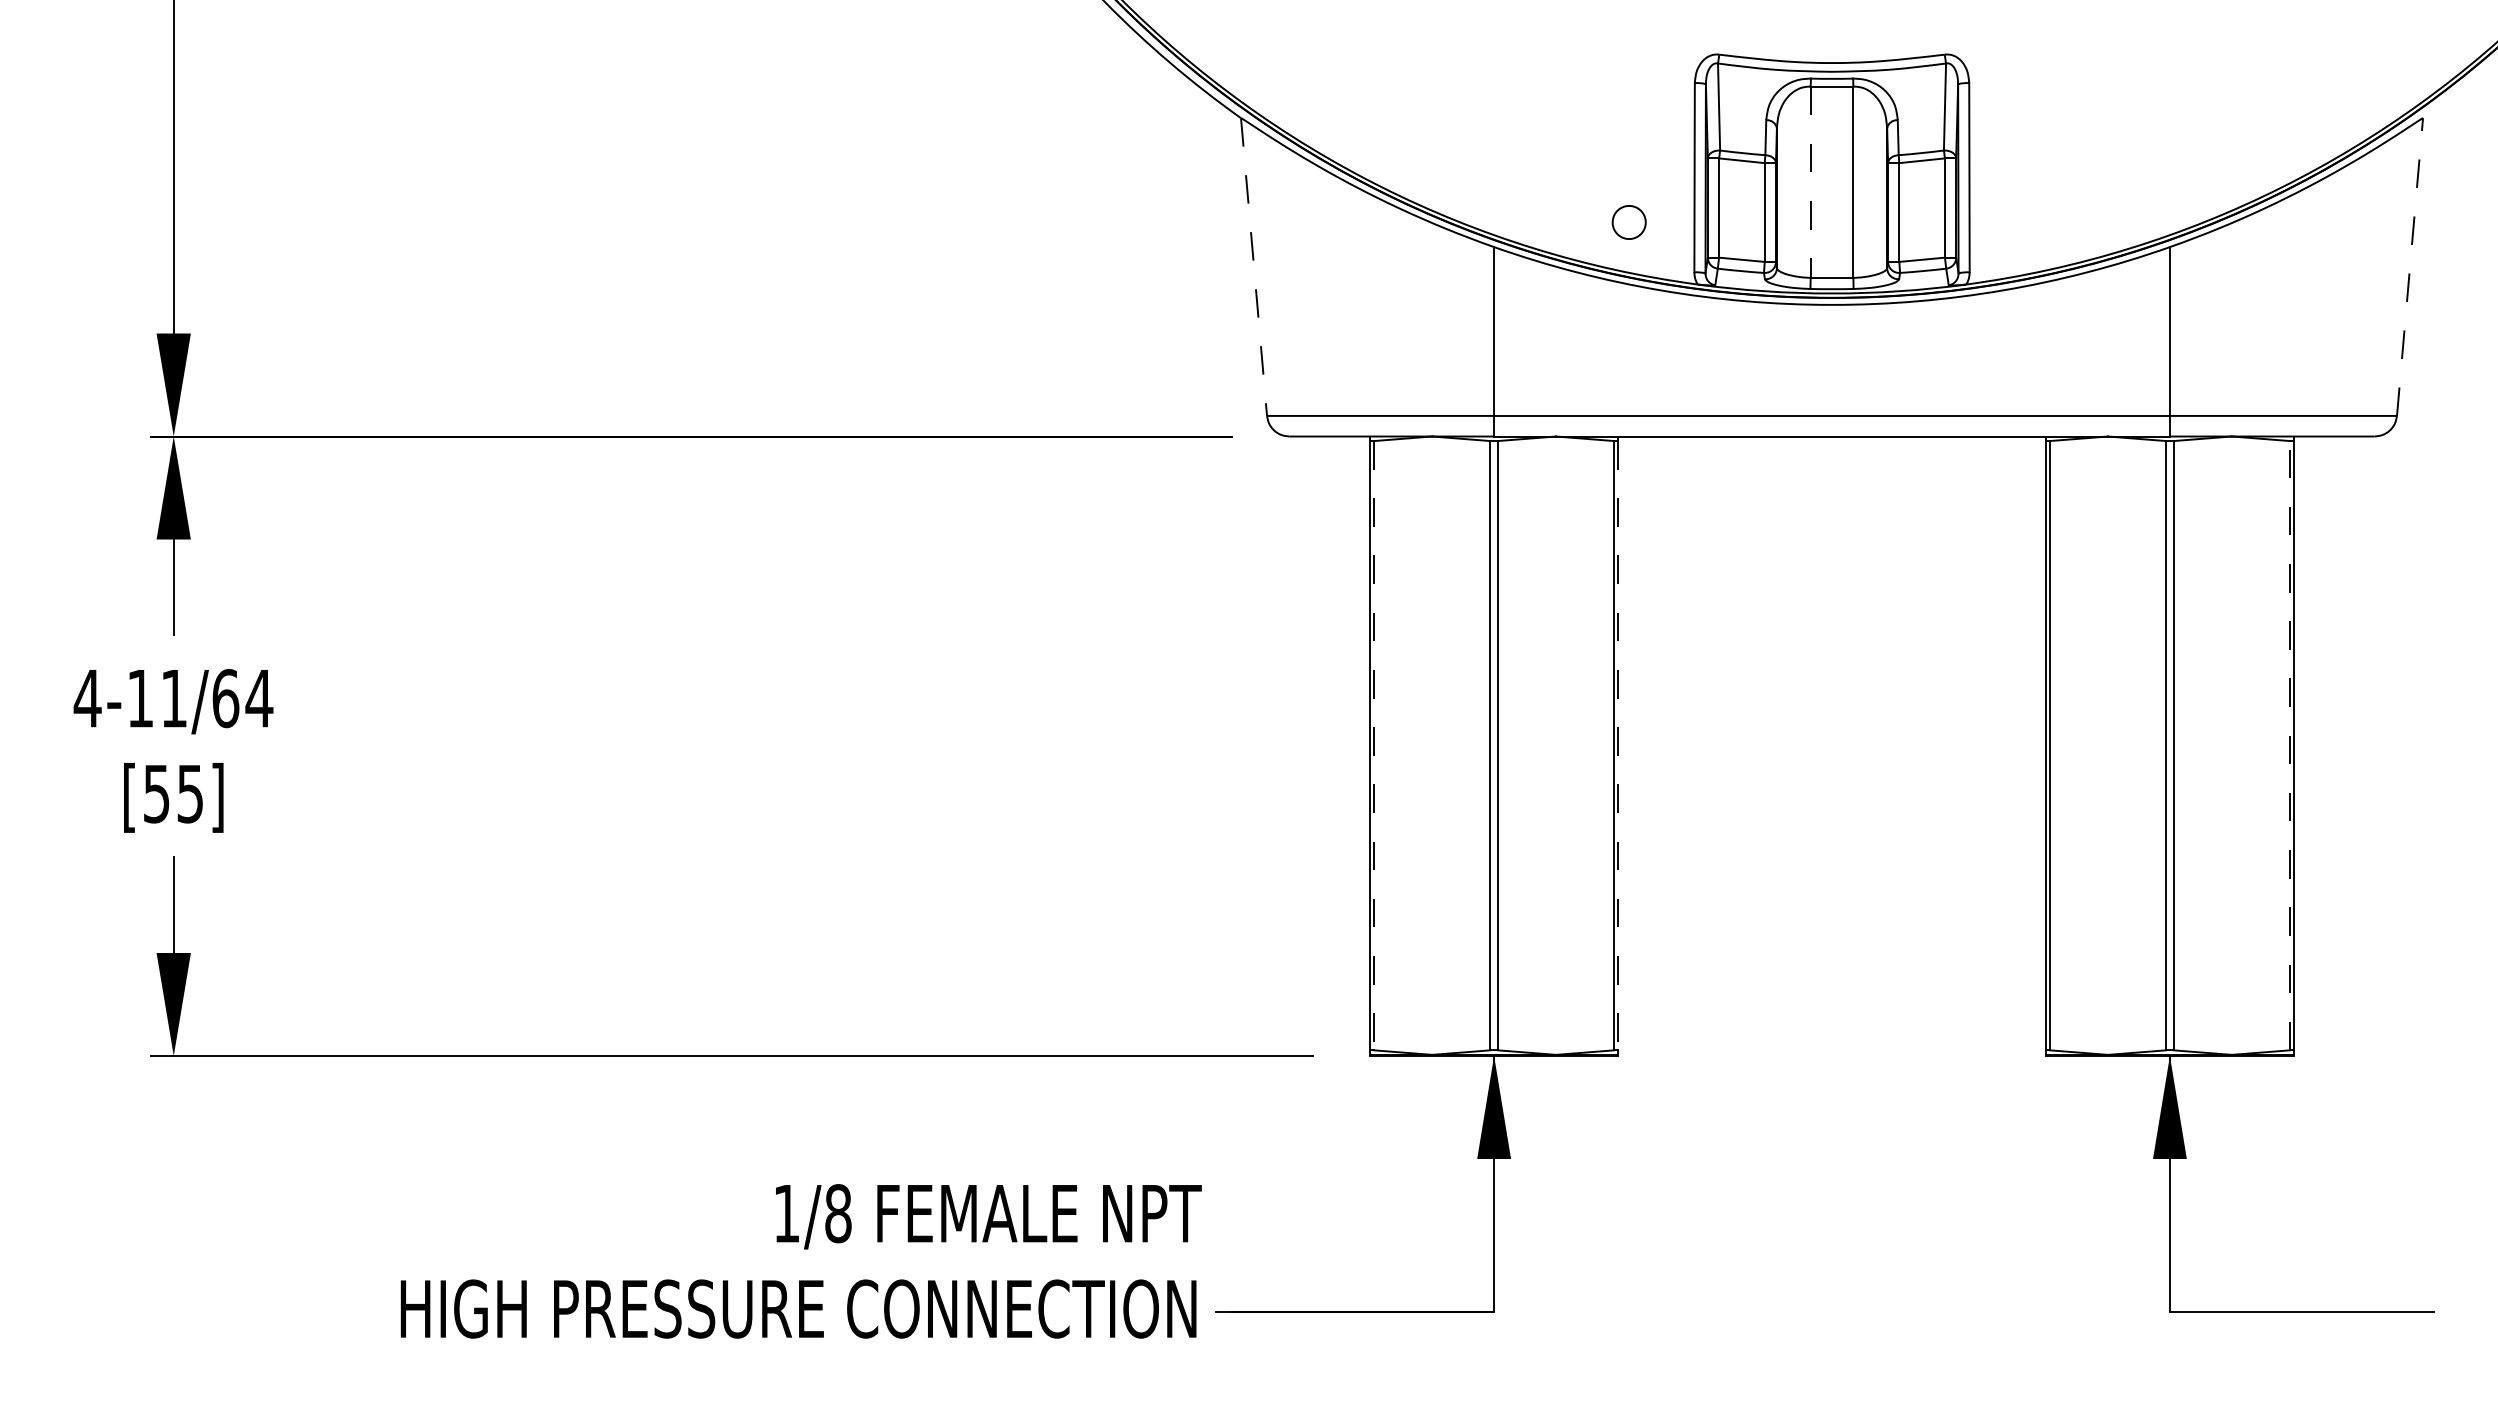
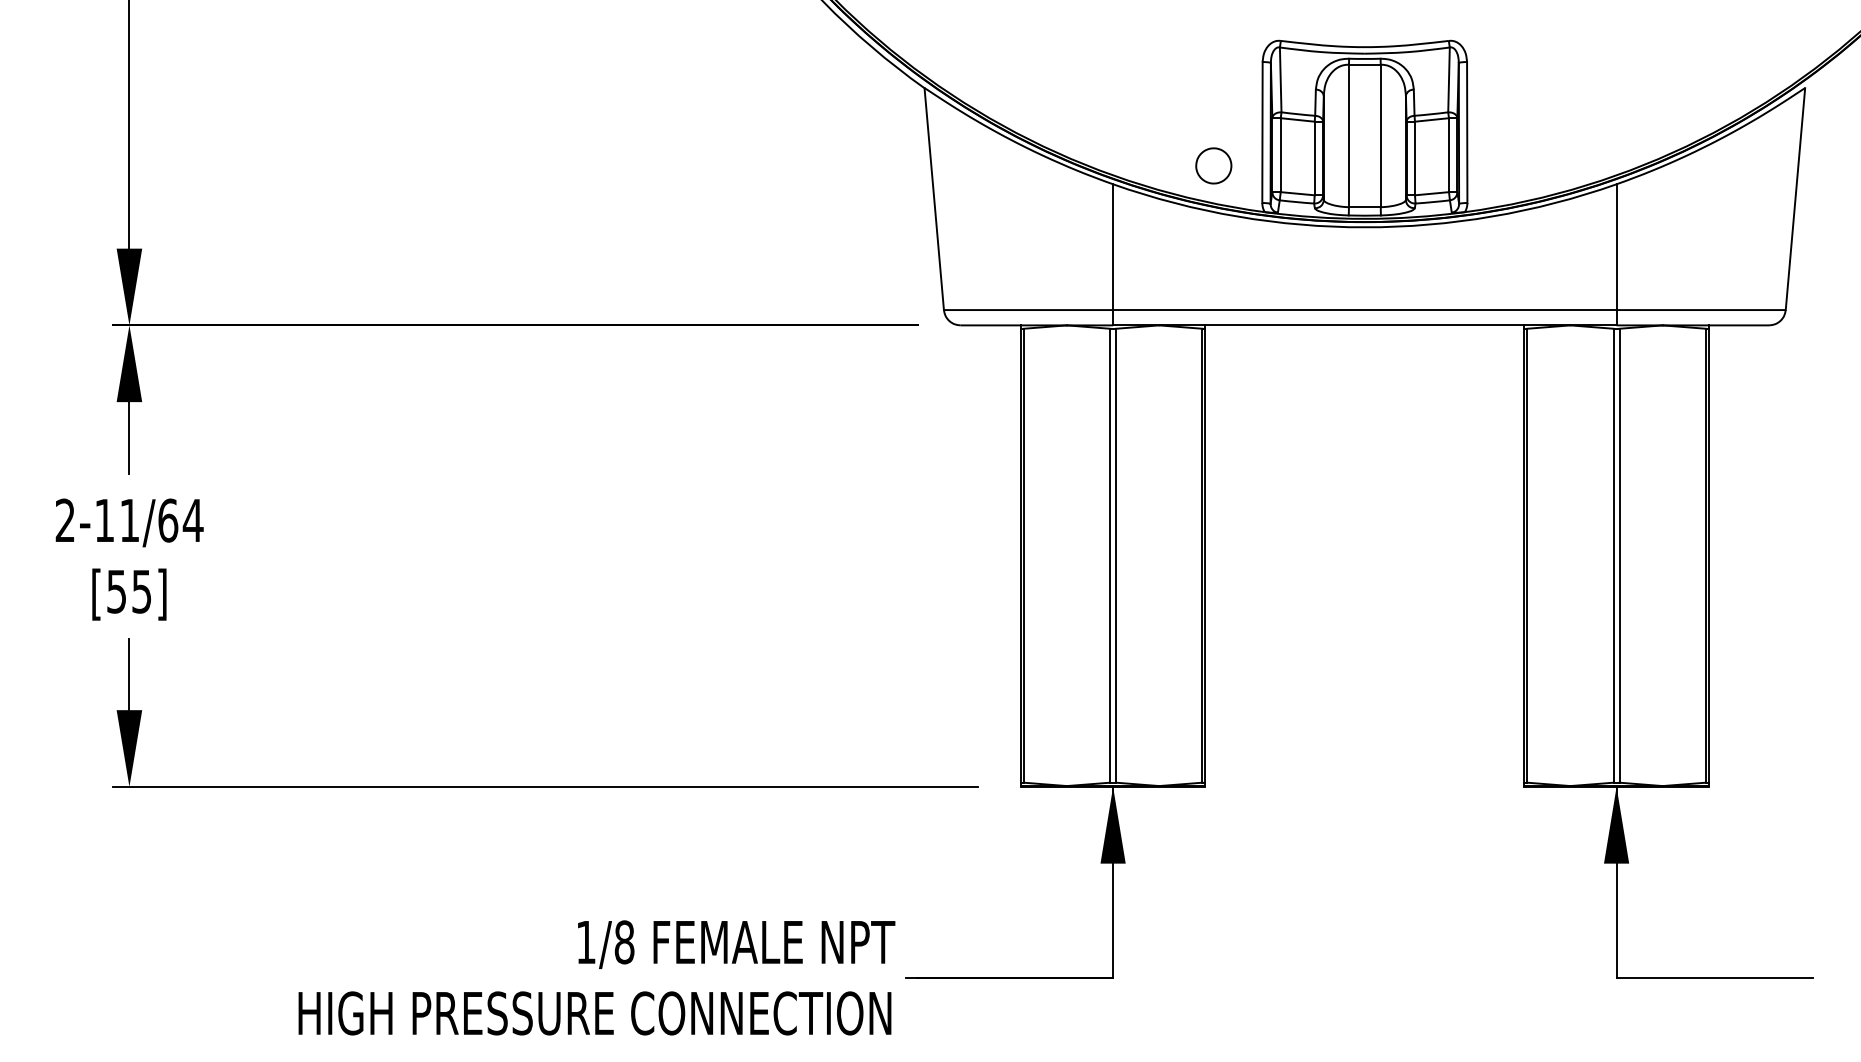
line: (1810, 182) -> (1348, 136), dashed -> solid
part: (1628, 222) -> (1213, 165), size x1.43
line: (2410, 266) -> (1795, 198), dashed -> solid
line: (1254, 267) -> (934, 199), dashed -> solid
text: (87, 698) -> (65, 520), 4-11/64 -> 2-11/64
line: (1374, 745) -> (1023, 555), dashed -> solid
line: (1618, 745) -> (1205, 555), dashed -> solid
line: (2289, 745) -> (1705, 555), dashed -> solid
text: (800, 1261) -> (596, 978), moved

